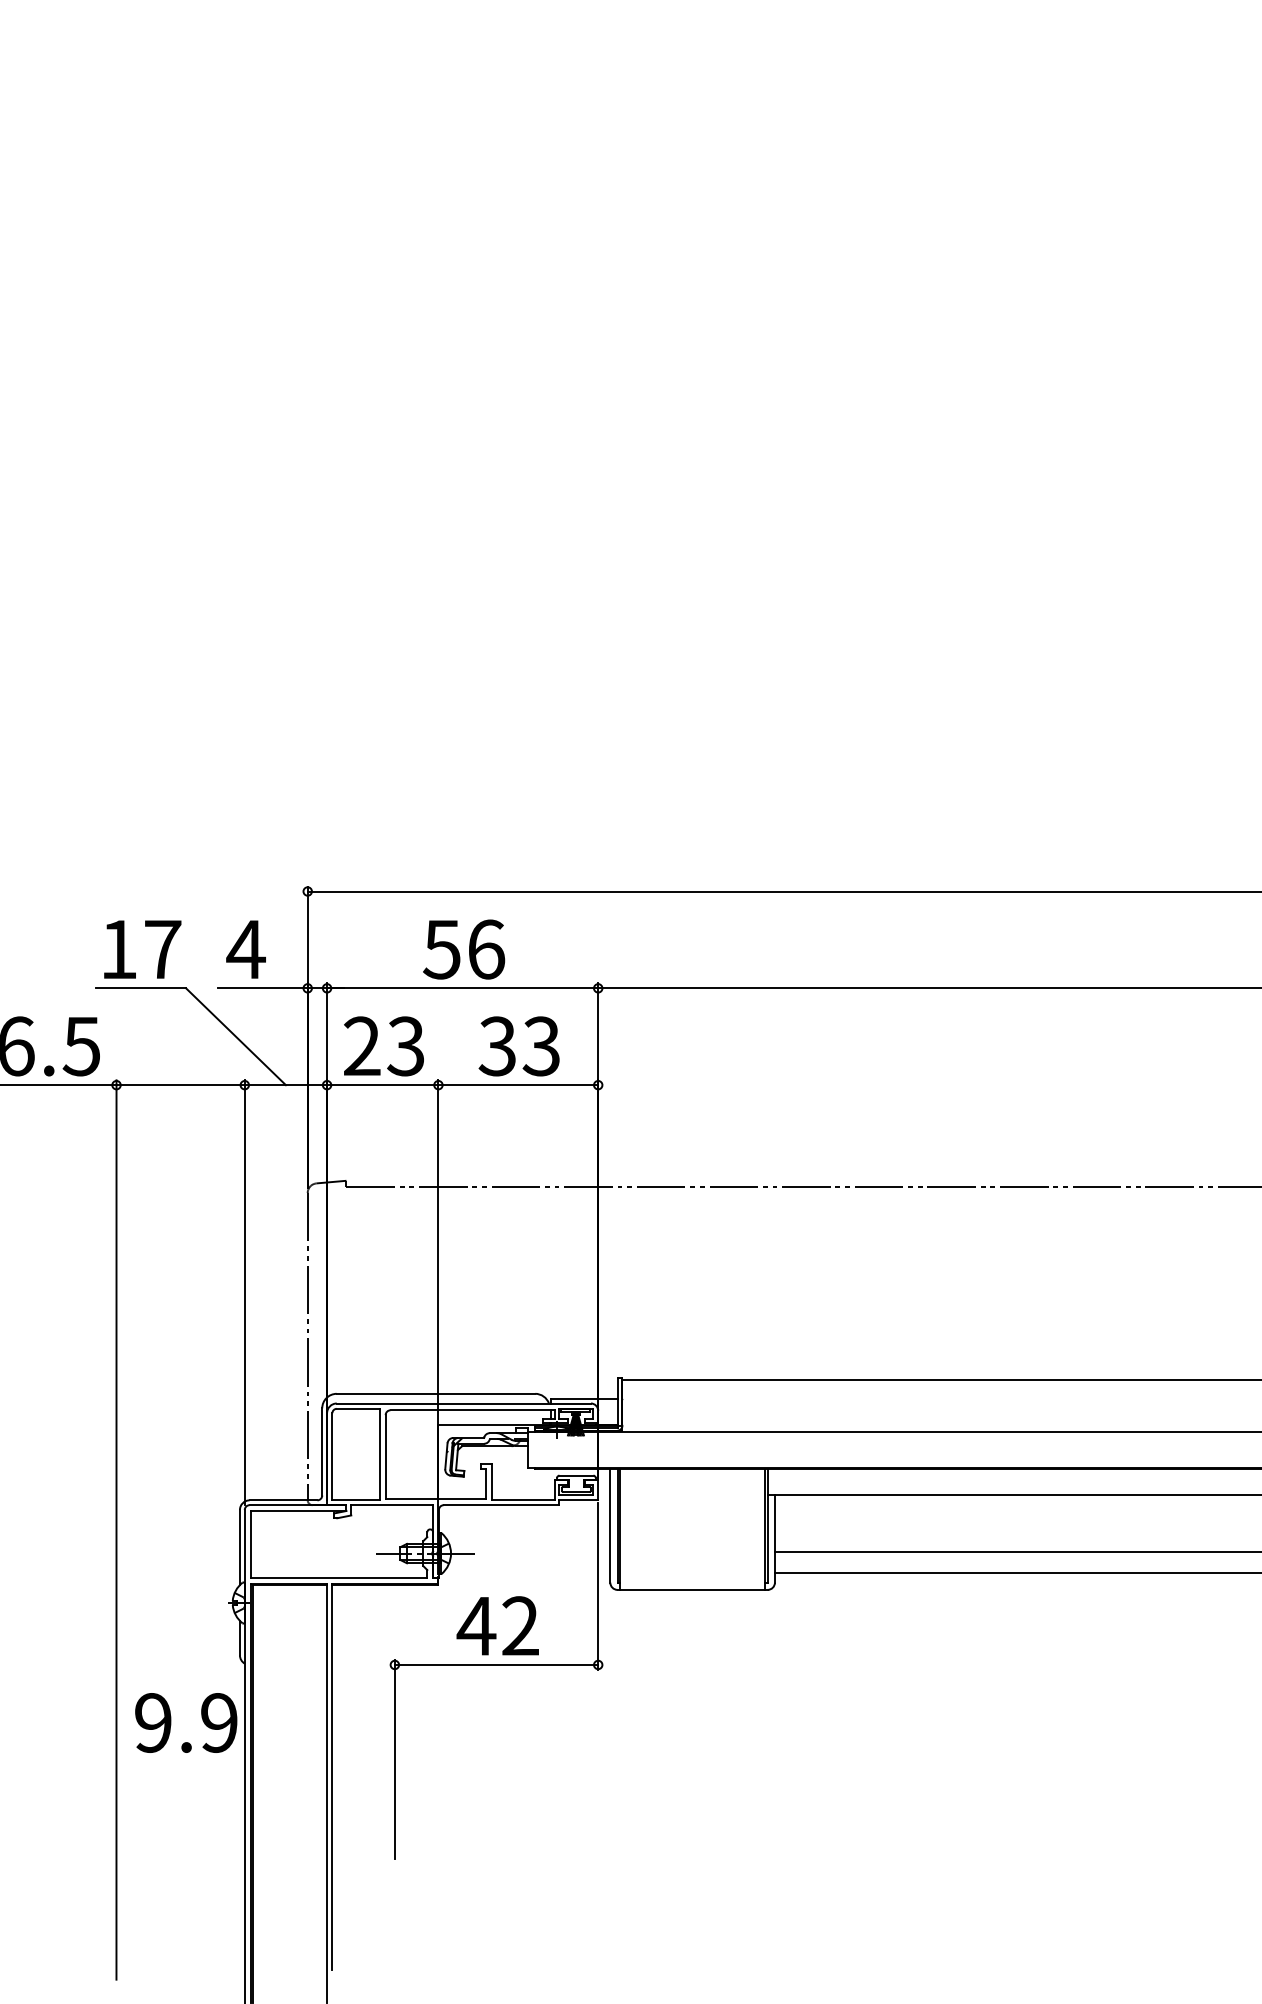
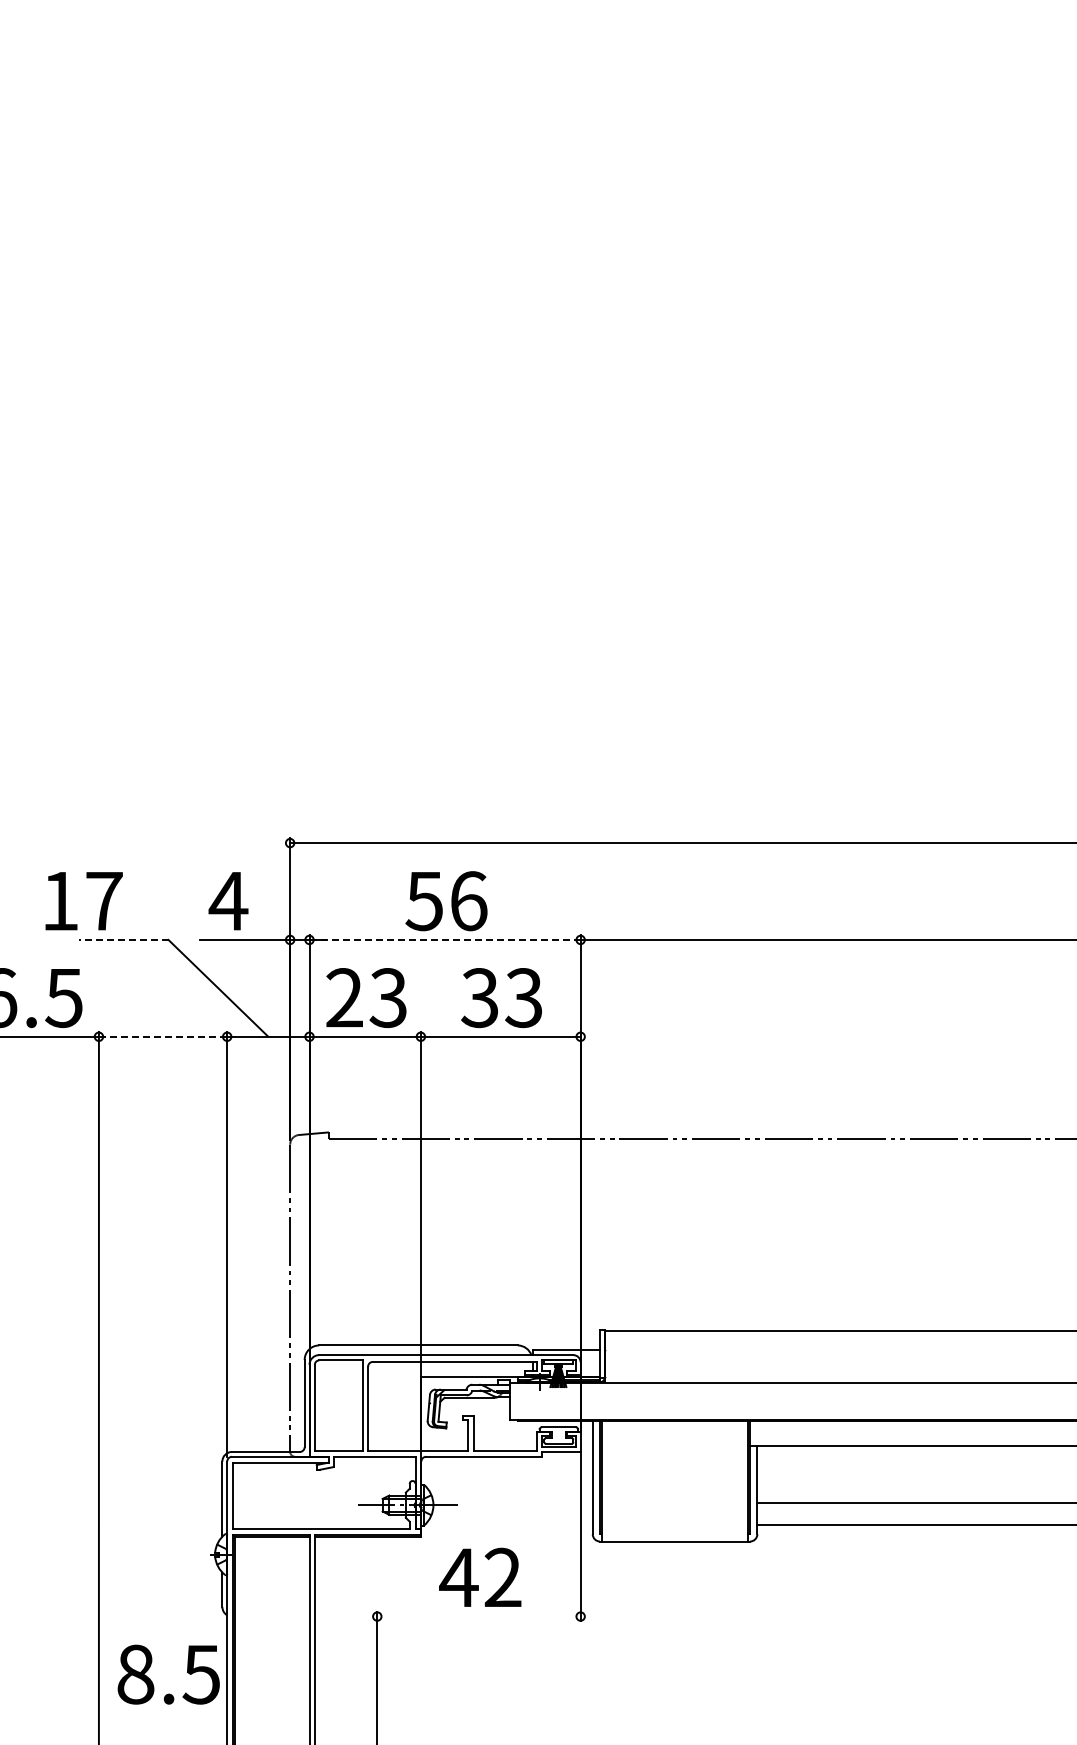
text: (142, 949) -> (83, 901), moved
line: (141, 988) -> (123, 940), solid -> dashed
line: (462, 988) -> (444, 940), solid -> dashed
line: (180, 1085) -> (162, 1037), solid -> dashed
line: (496, 1664) -> (478, 1616), removed
text: (186, 1722) -> (168, 1674), 9.9 -> 8.5

